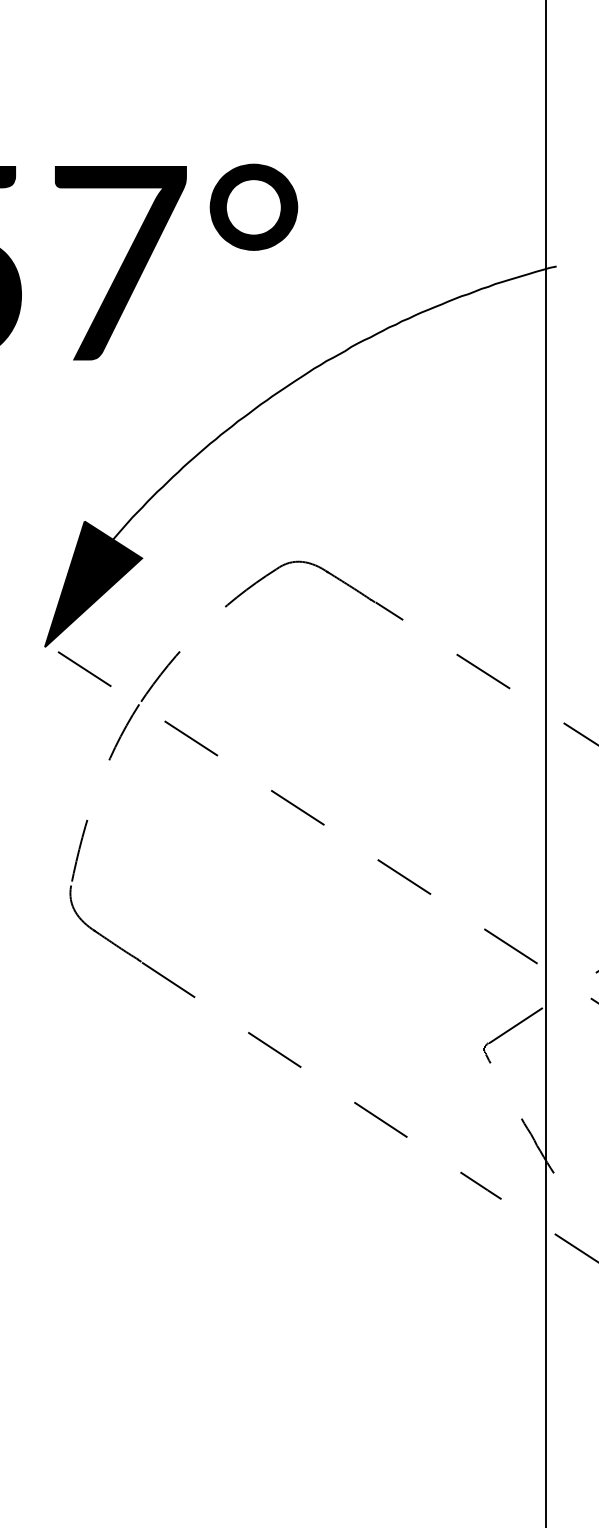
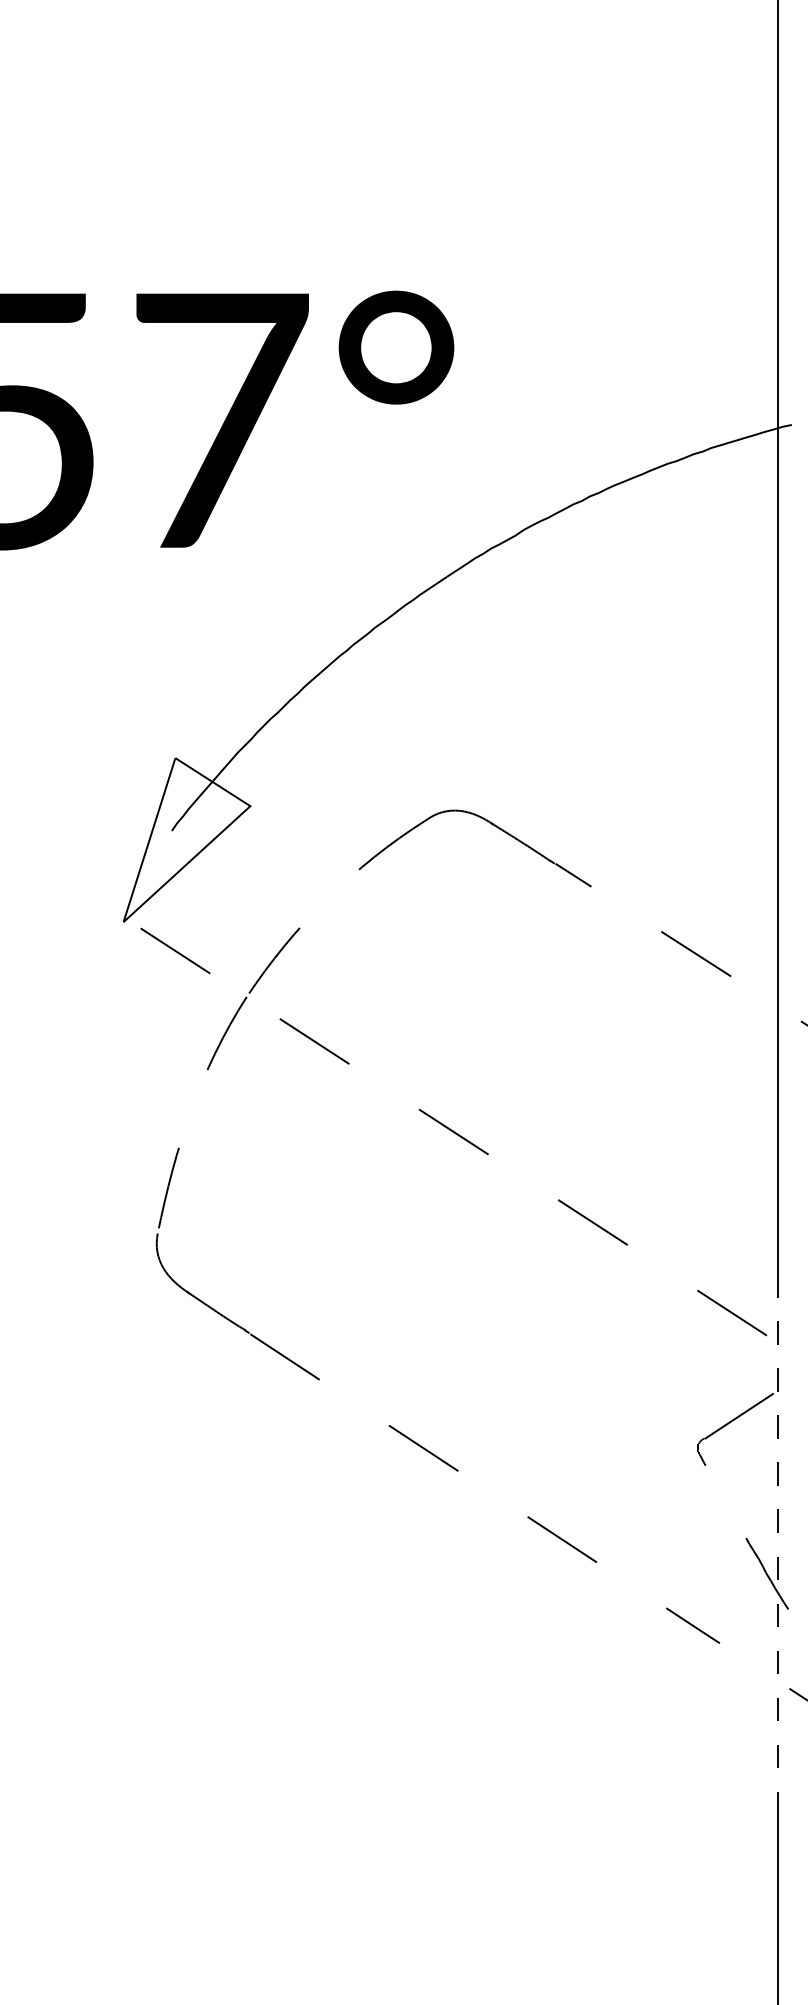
fill: (93, 584) -> (186, 840), removed
line: (545, 1116) -> (777, 1535), solid -> dashed

